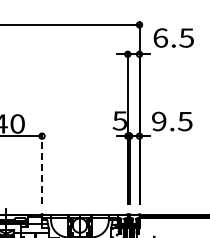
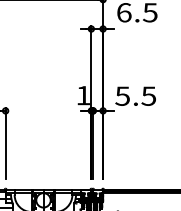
text: (119, 120) -> (83, 95), 5 -> 1
text: (158, 121) -> (122, 96), 9.5 -> 5.5
line: (42, 168) -> (6, 143), dashed -> solid

